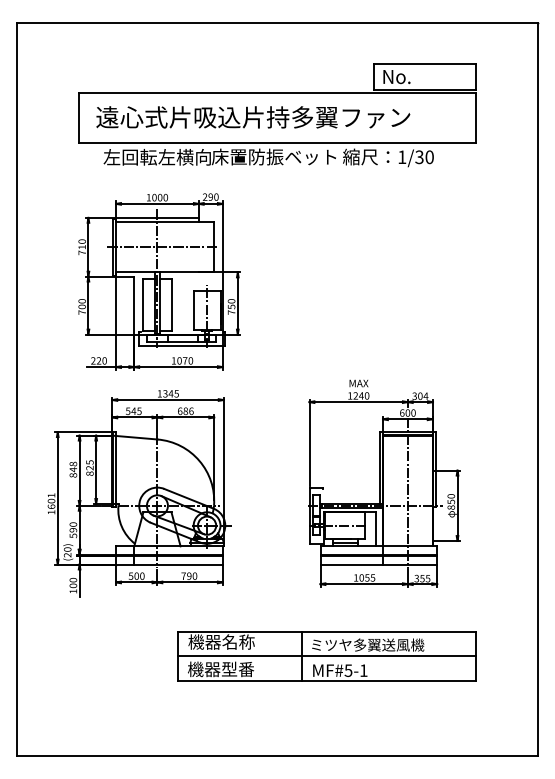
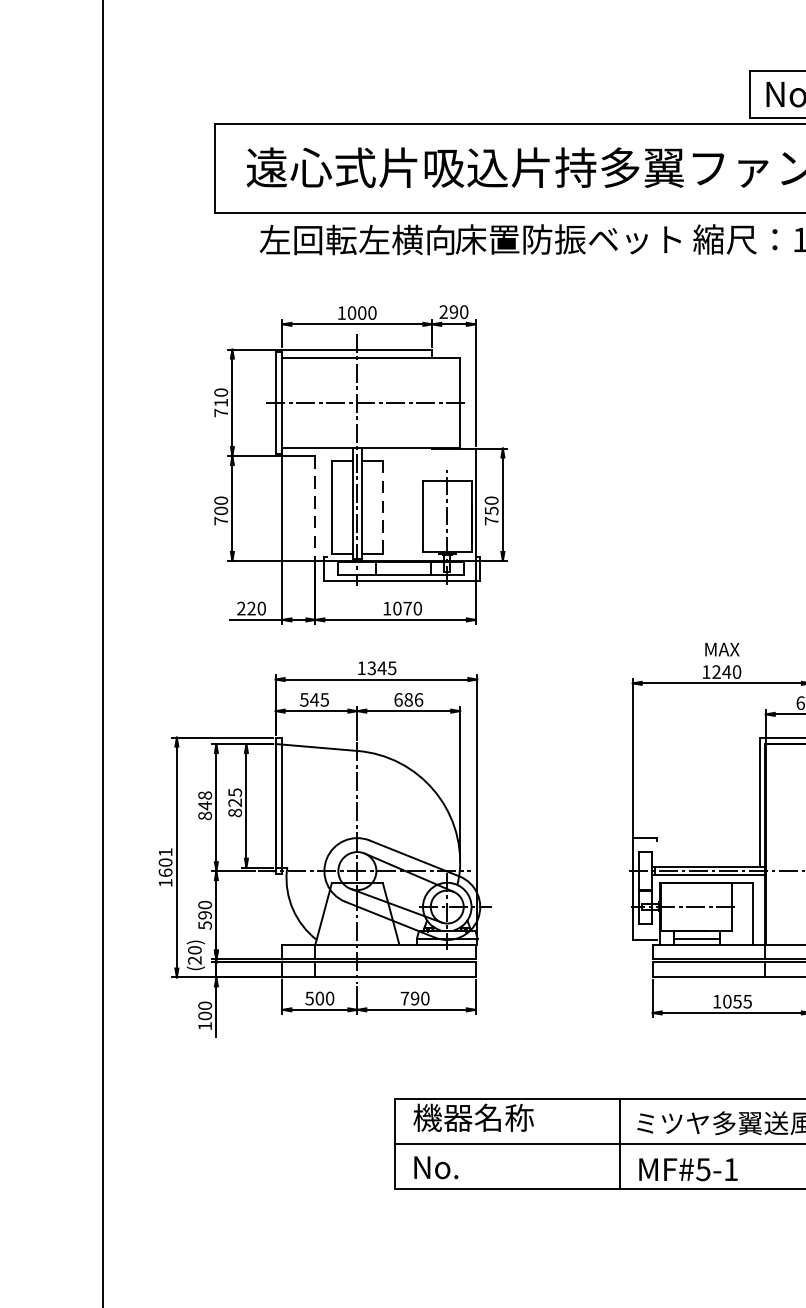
line: (171, 304) -> (382, 506), solid -> dashed
line: (134, 305) -> (315, 508), solid -> dashed
text: (221, 669) -> (473, 1167), 機器型番 -> No.

